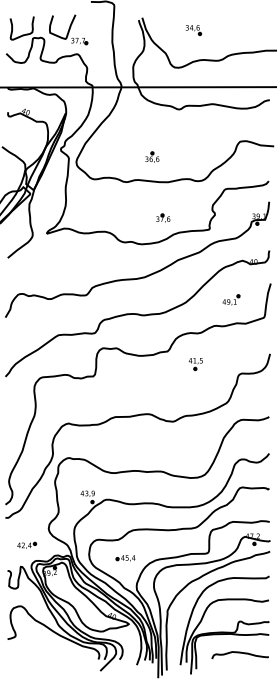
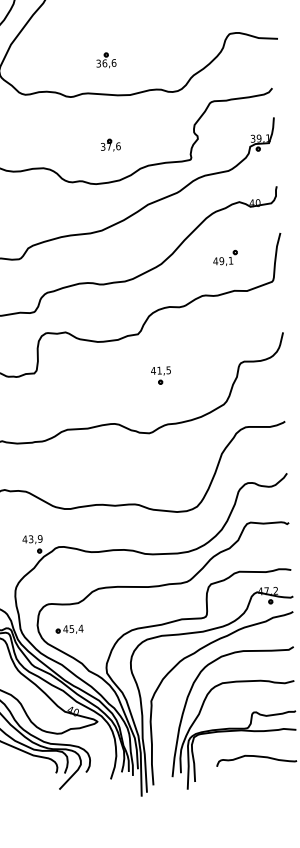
part: (163, 217) -> (111, 144), moved
part: (195, 364) -> (160, 375), moved
part: (125, 558) -> (69, 629), moved

